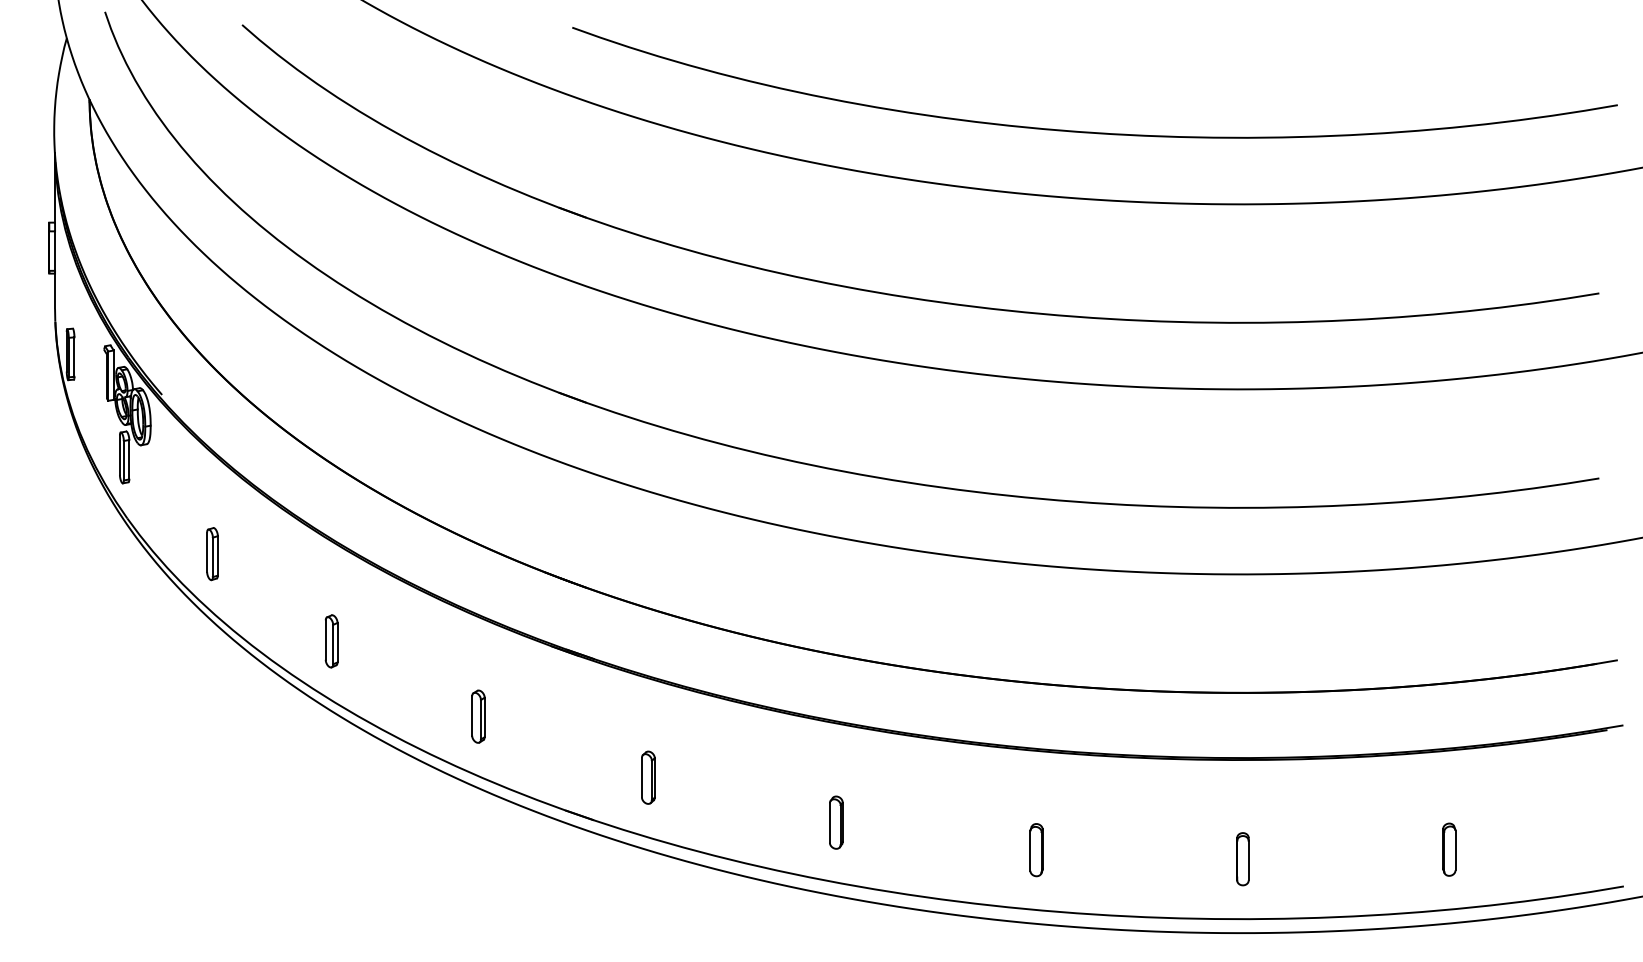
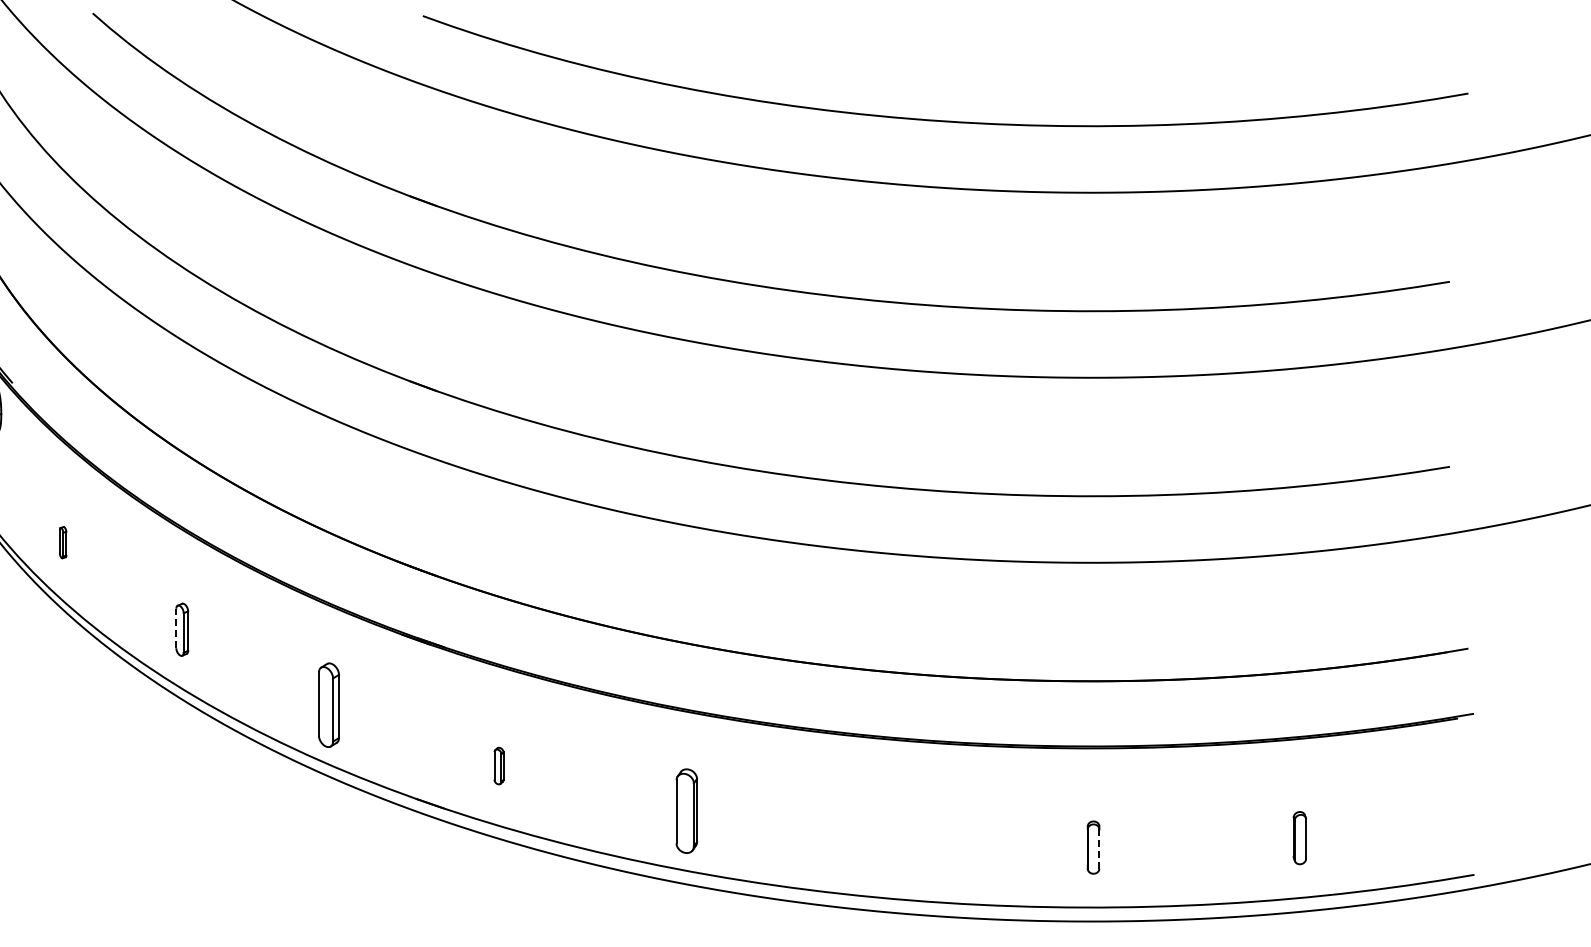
part: (212, 554) -> (63, 542), size x0.6
line: (325, 640) -> (176, 628), solid -> dashed
part: (478, 716) -> (329, 704), size x1.6
part: (648, 777) -> (499, 765), size x0.7
part: (836, 822) -> (687, 810), size x1.6
part: (1036, 850) -> (887, 838), removed
line: (1248, 860) -> (1099, 848), solid -> dashed

